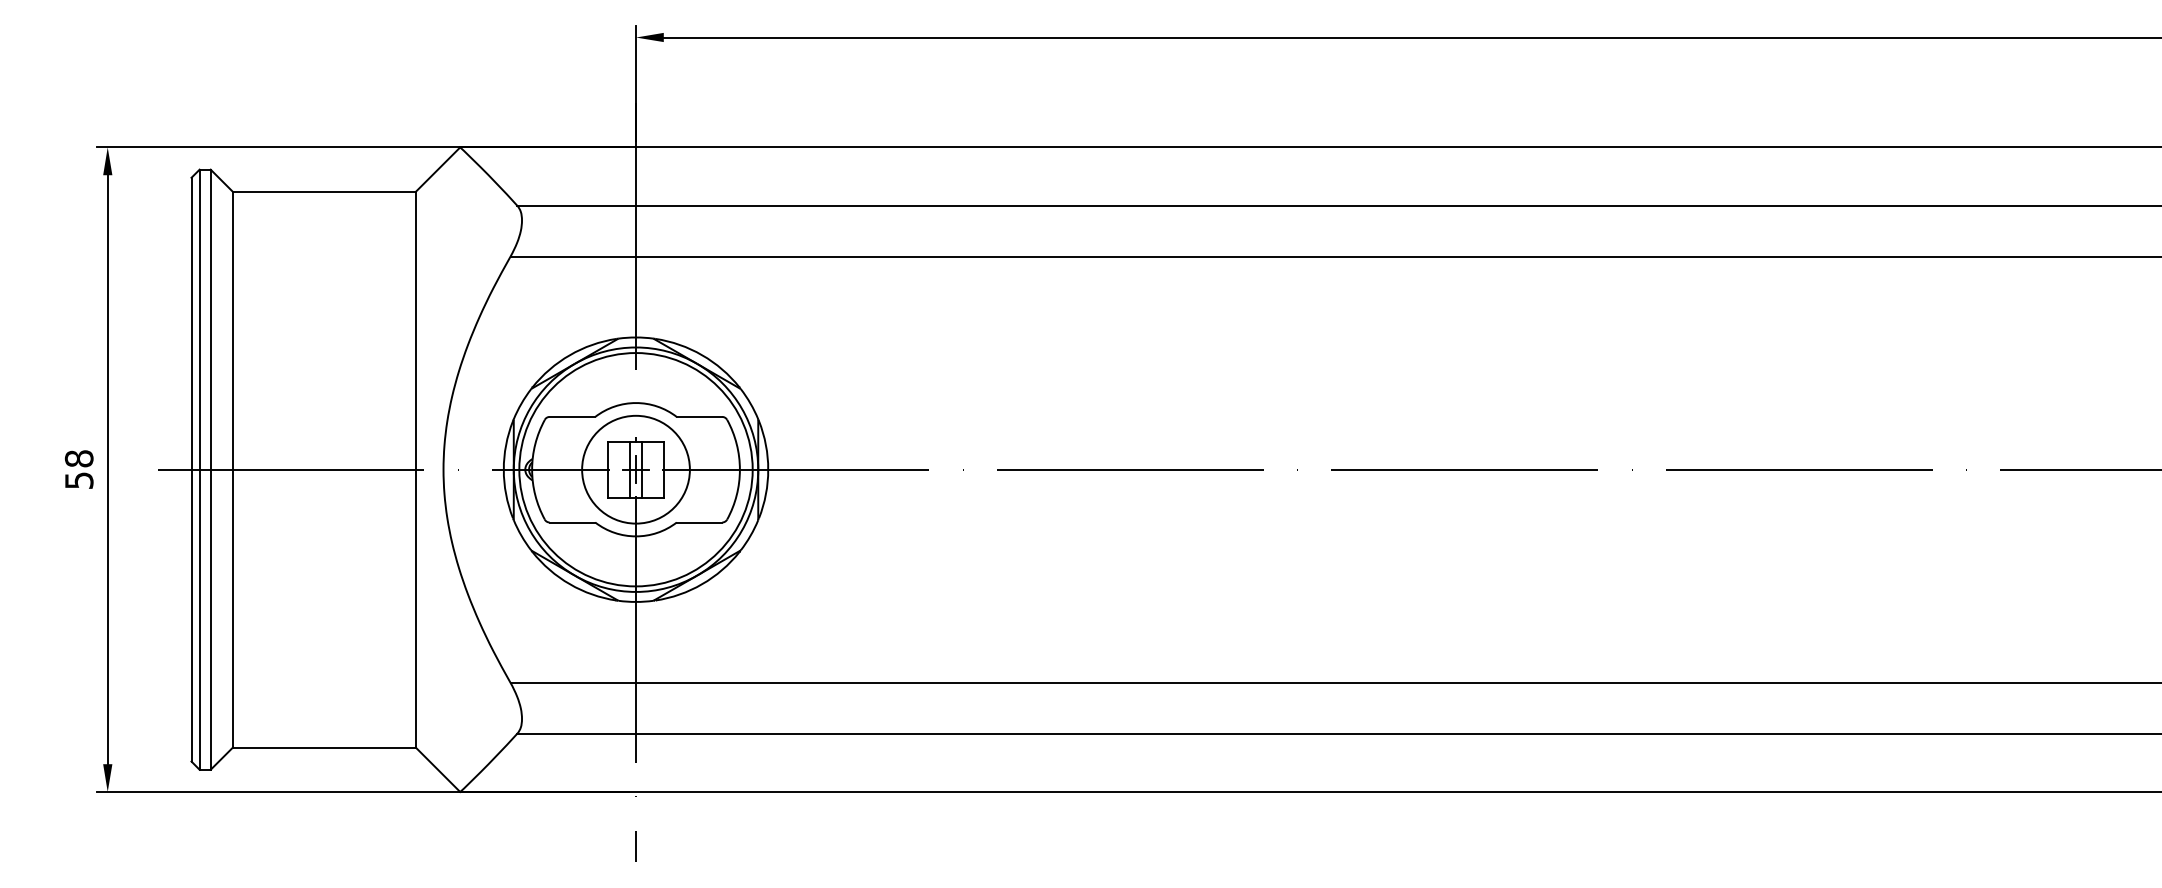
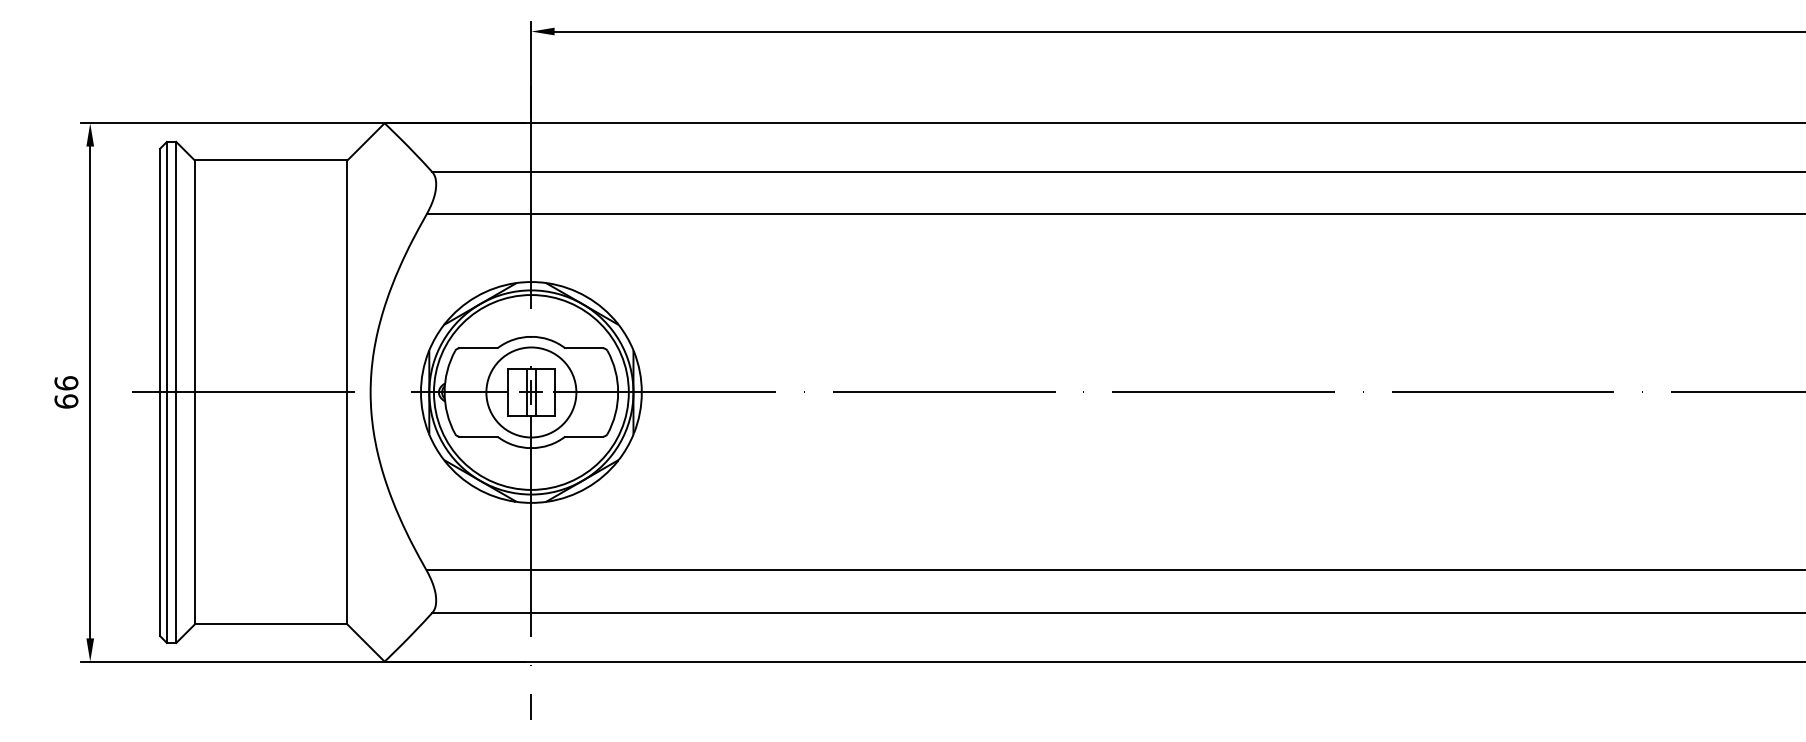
text: (78, 469) -> (65, 392), 58 -> 66

